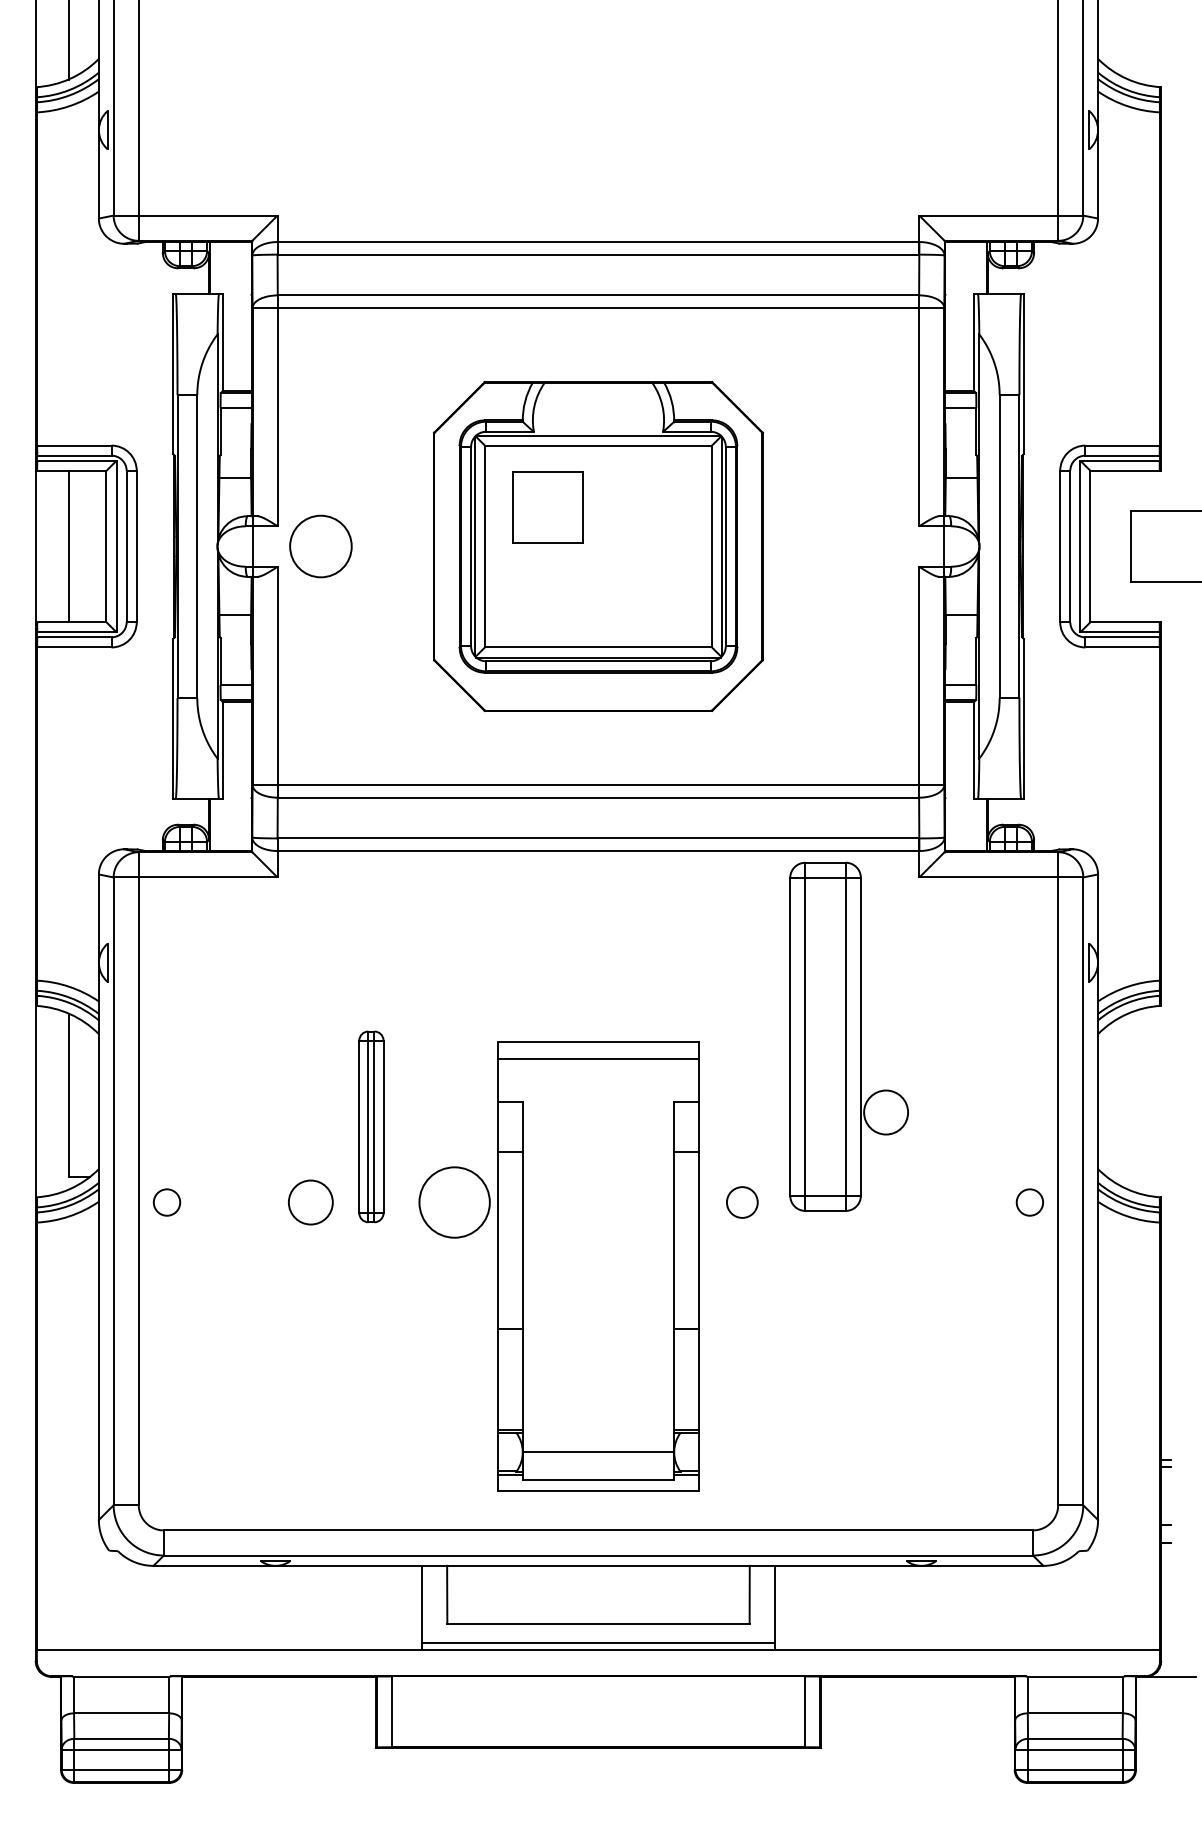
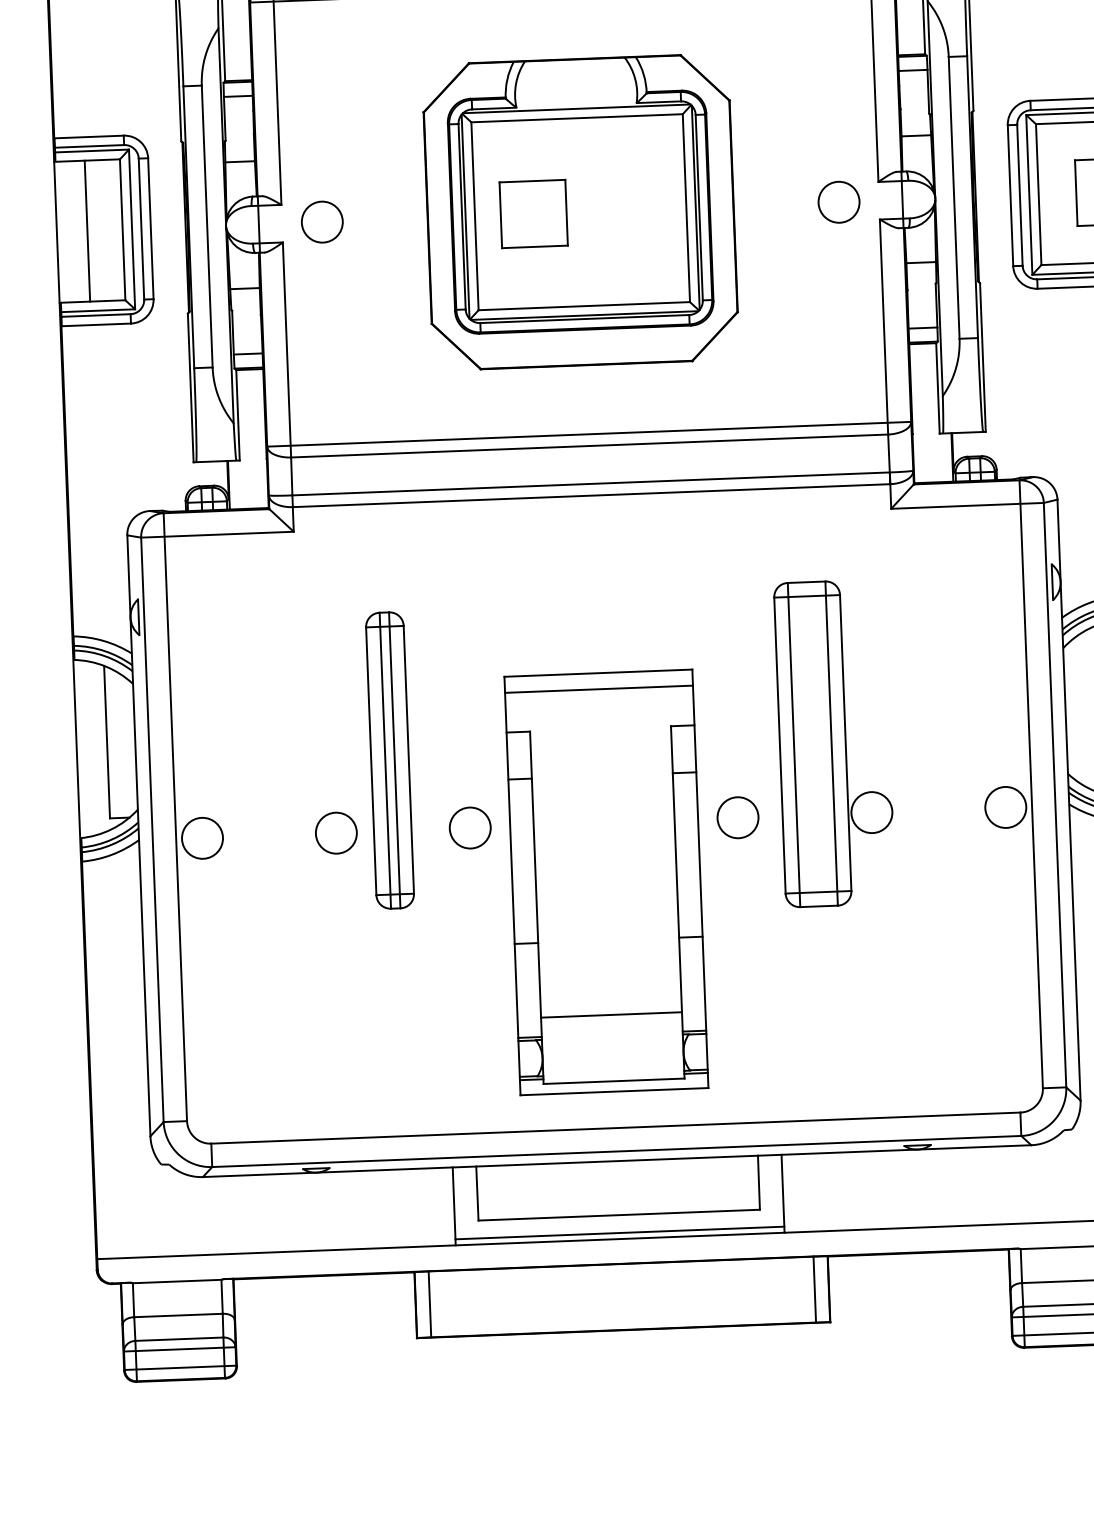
part: (547, 507) -> (533, 214), moved
circle: (320, 546) -> (321, 222), size x0.71
circle: (875, 546) -> (838, 202), added
part: (848, 1036) -> (834, 743), moved
part: (371, 1126) -> (390, 760), size x1.67
circle: (167, 1202) -> (202, 838), size x1.67
circle: (454, 1202) -> (470, 828), size x0.62
circle: (742, 1202) -> (738, 817), size x1.43
circle: (1029, 1202) -> (1005, 807), size x1.67
line: (598, 1451) -> (611, 1014), moved

